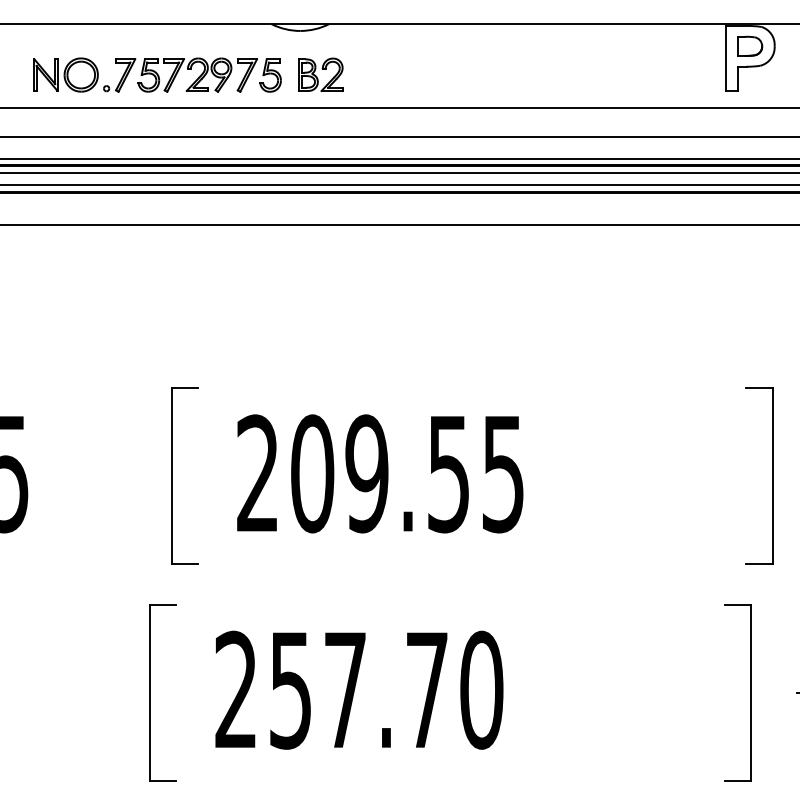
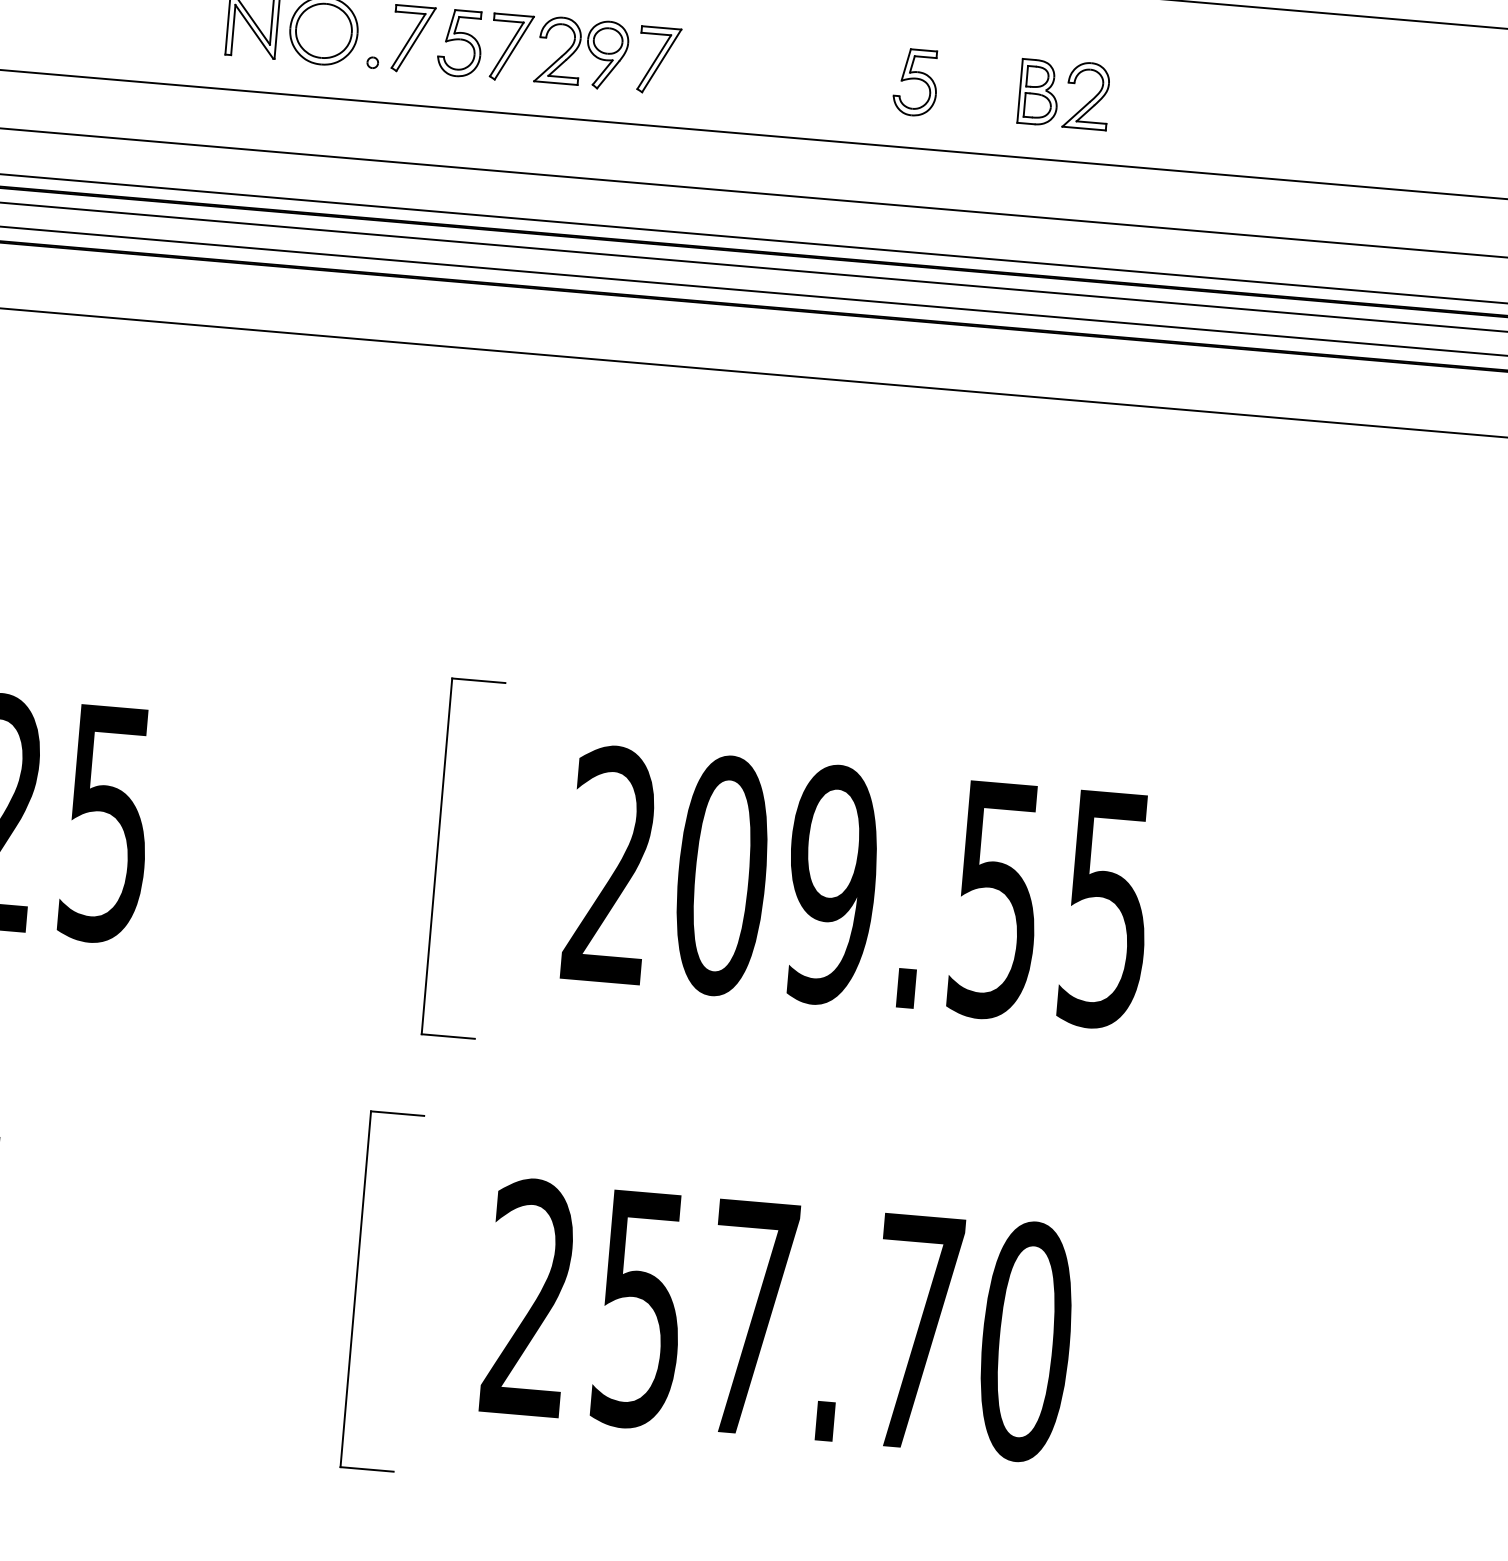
part: (320, 74) -> (1063, 93), moved
part: (270, 75) -> (915, 82), moved

